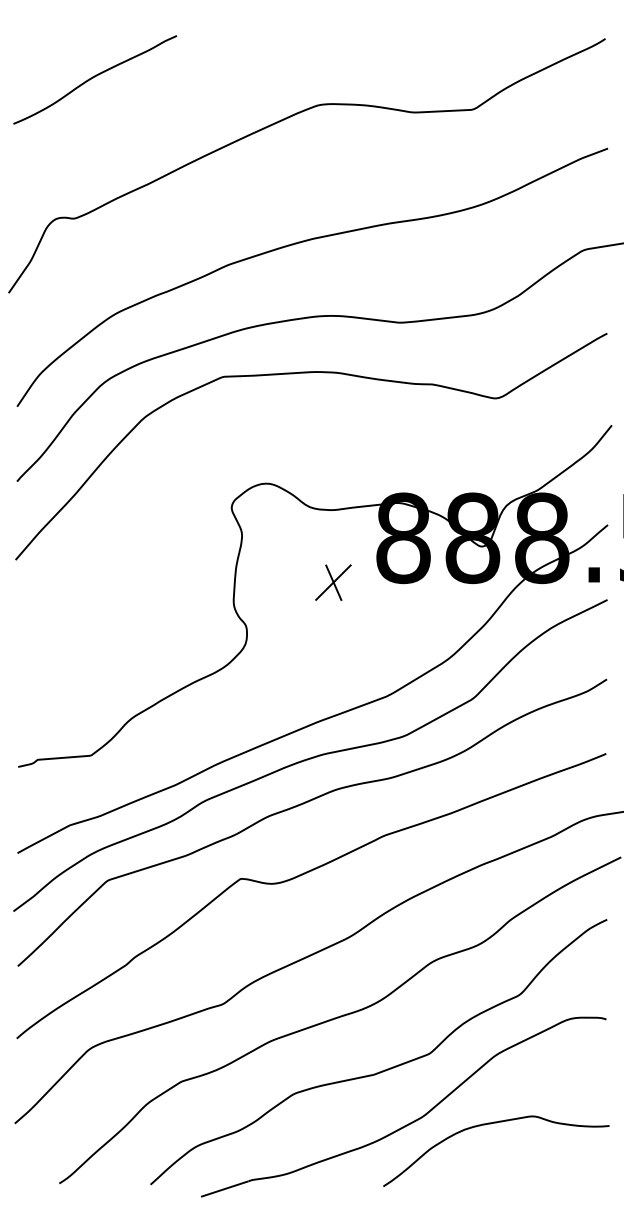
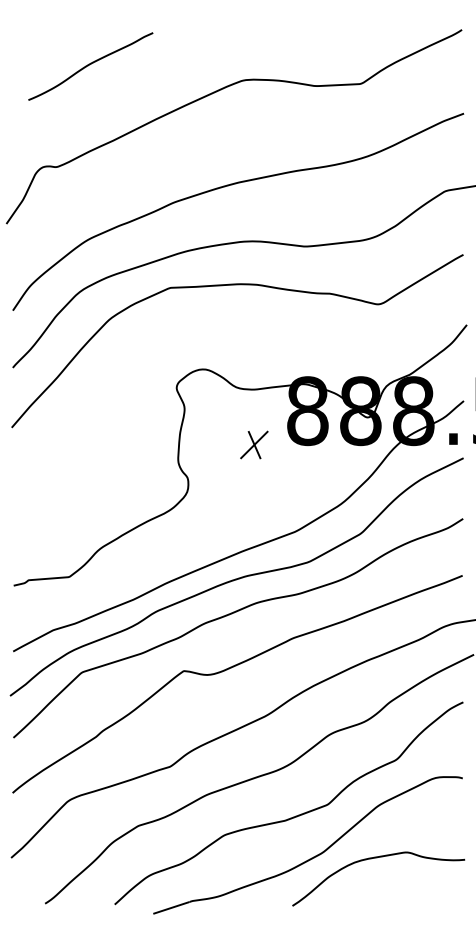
curve: (95, 77) -> (91, 64), moved

